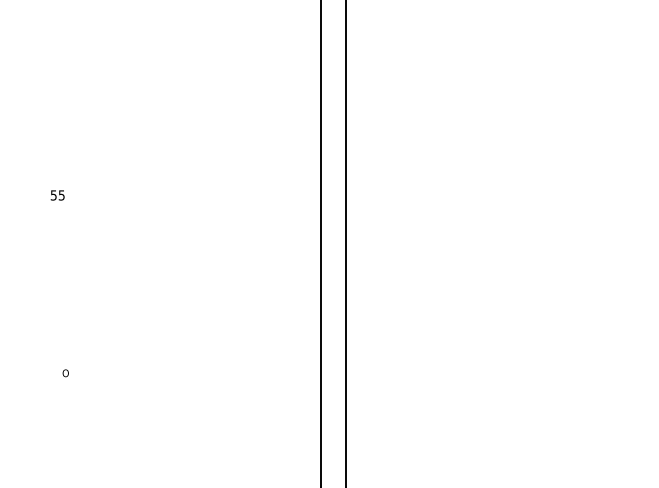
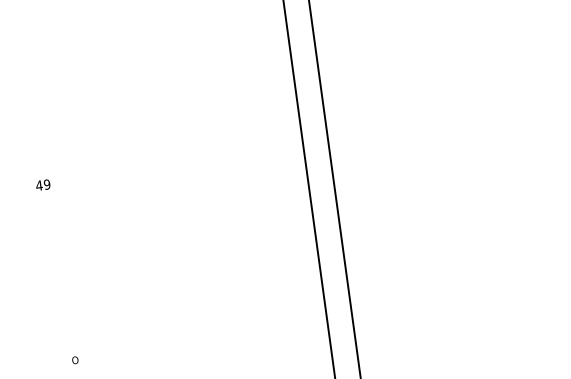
text: (57, 195) -> (43, 185), 55 -> 49

